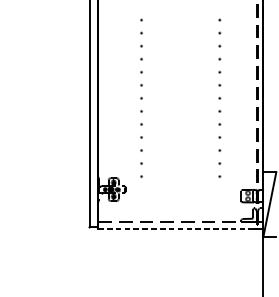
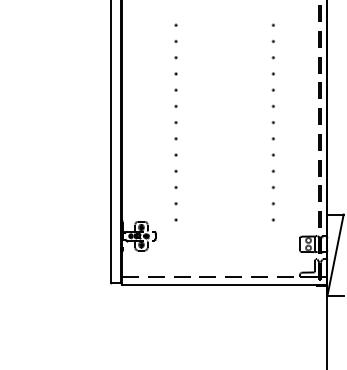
line: (180, 228) -> (224, 284), dashed -> solid

